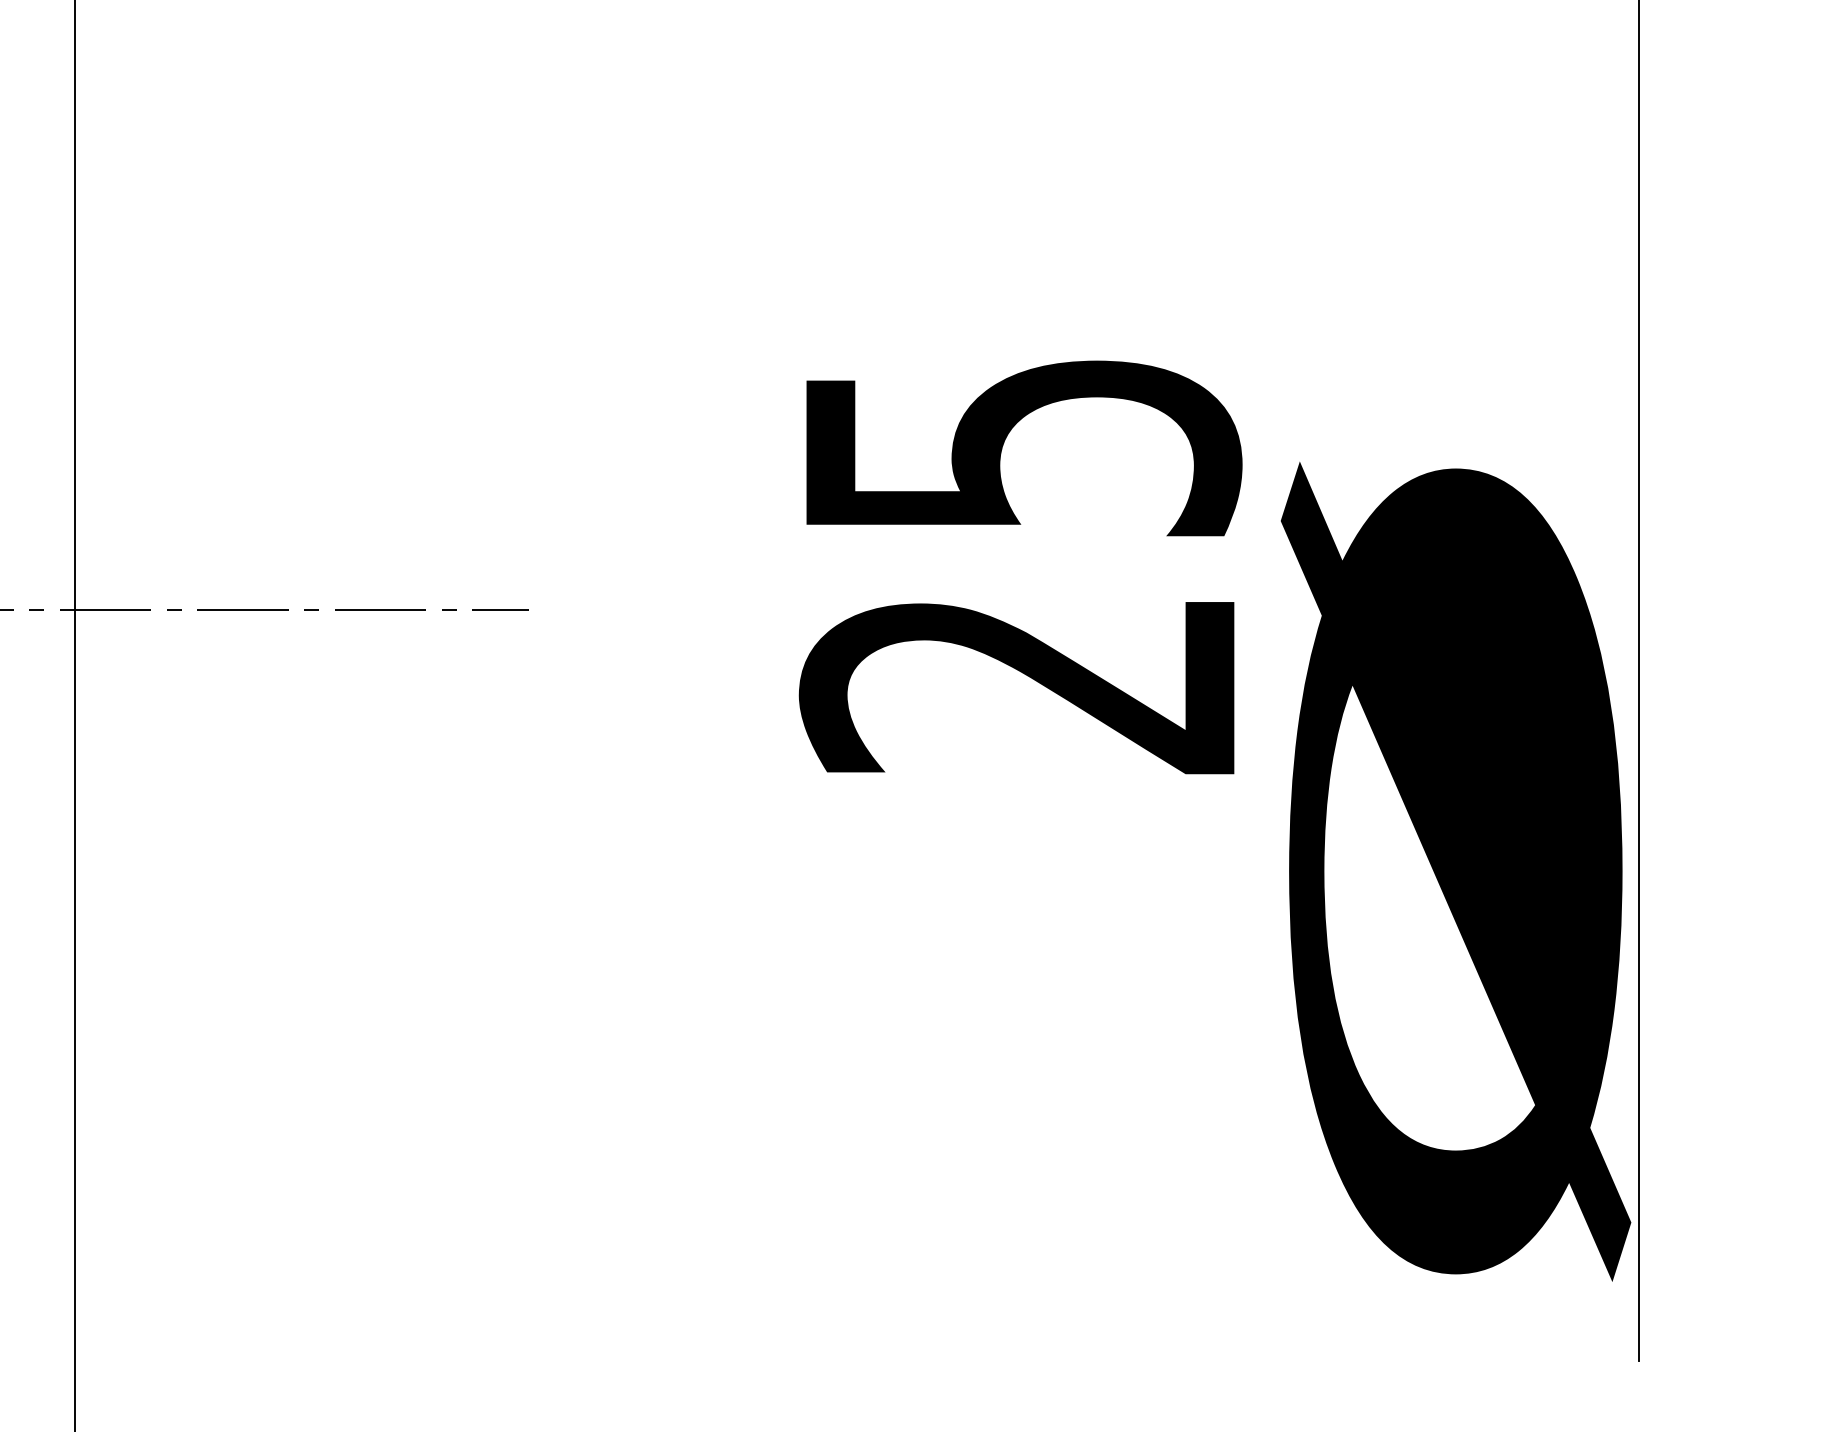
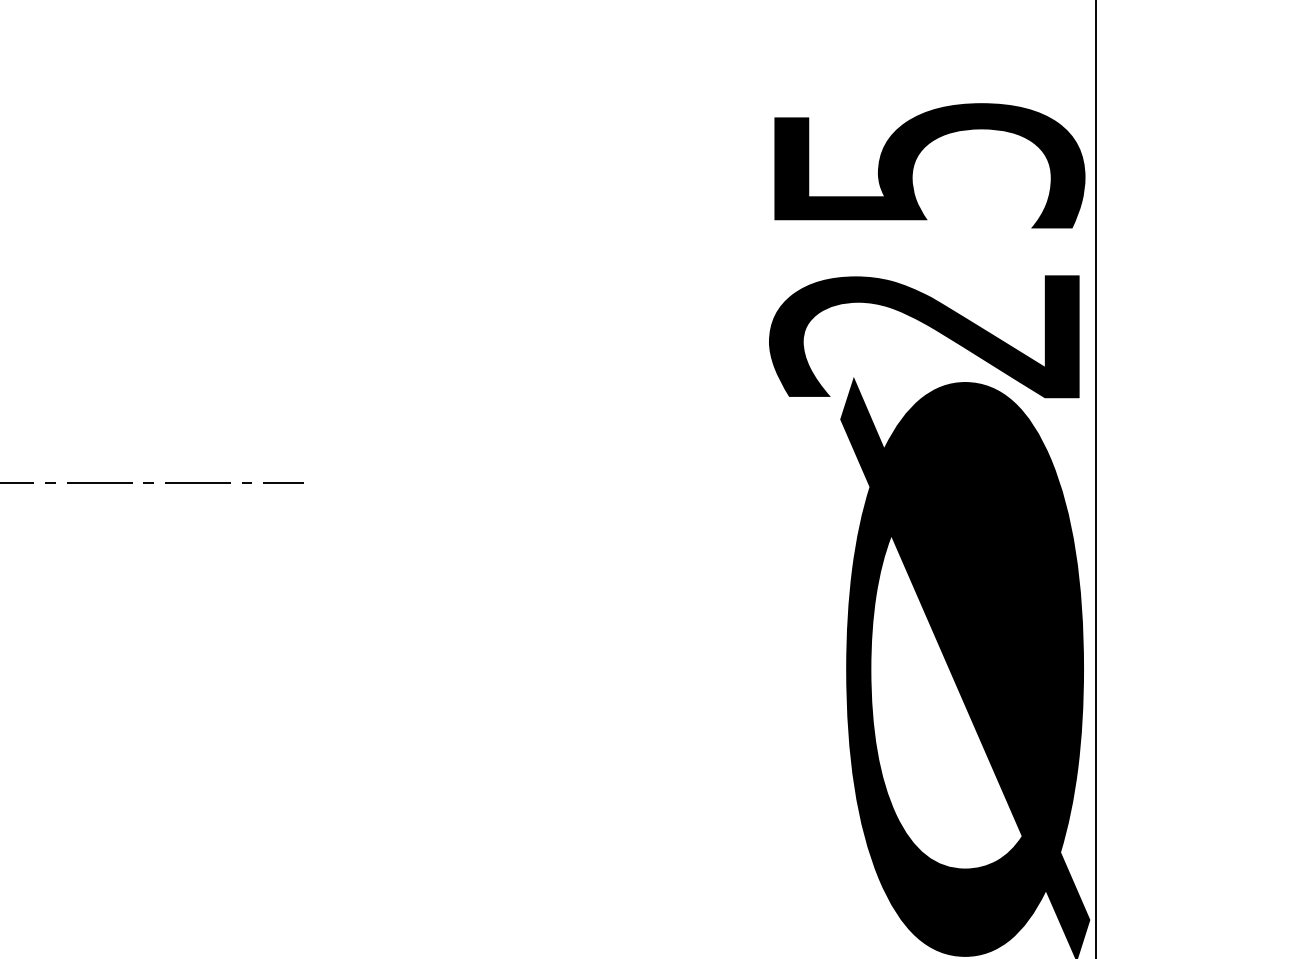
text: (1020, 567) -> (927, 250), moved

